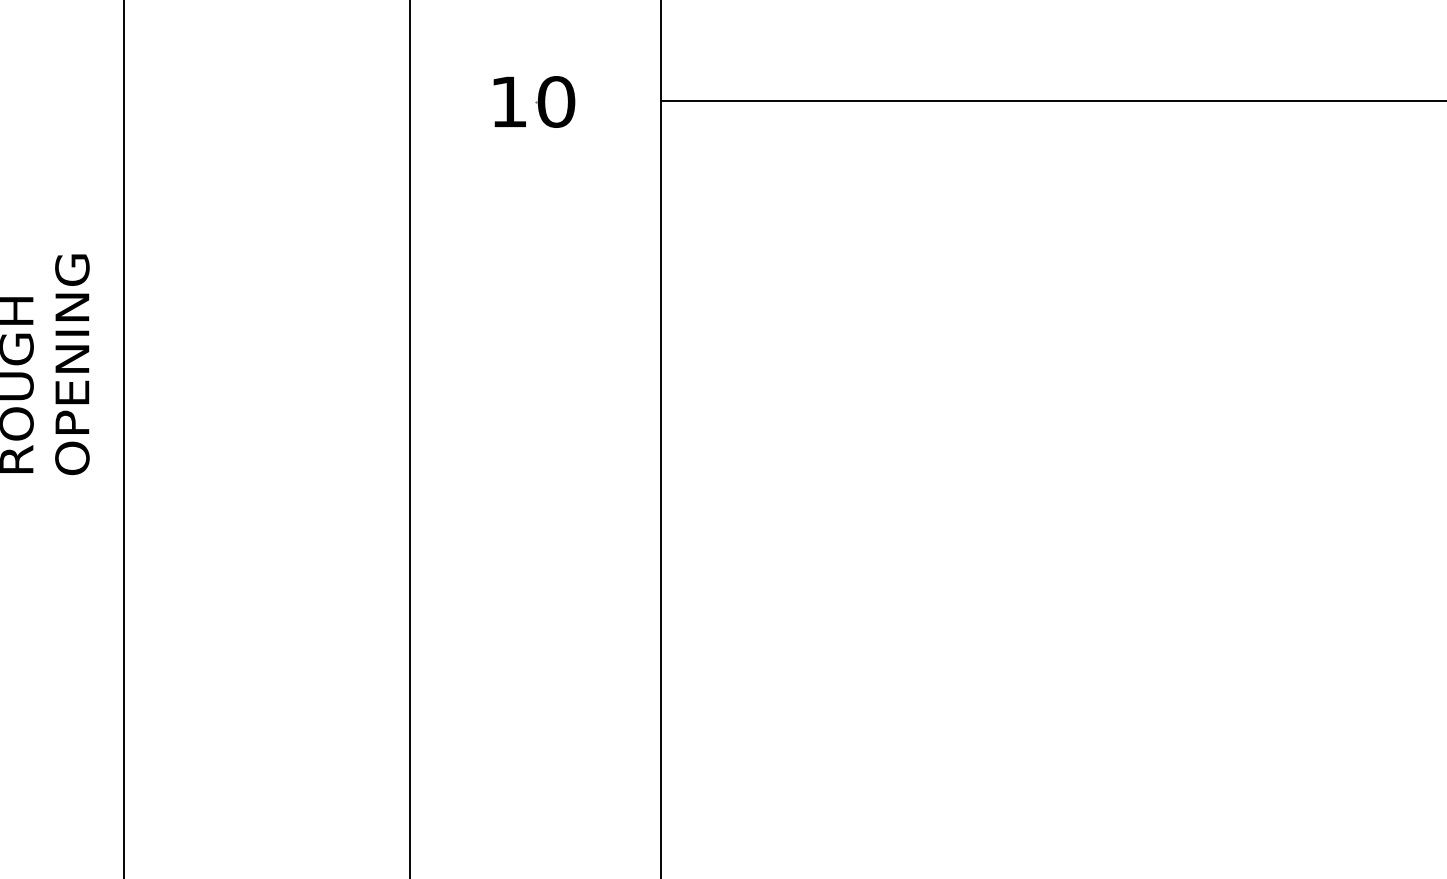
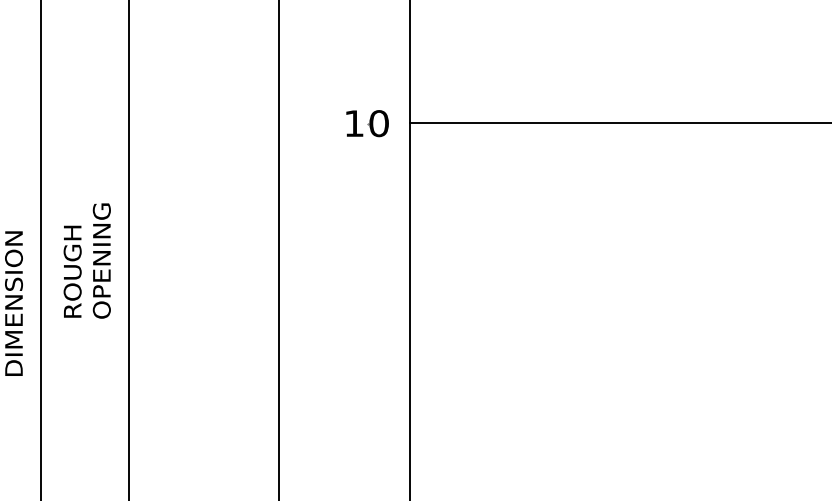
part: (534, 101) -> (367, 123), moved

